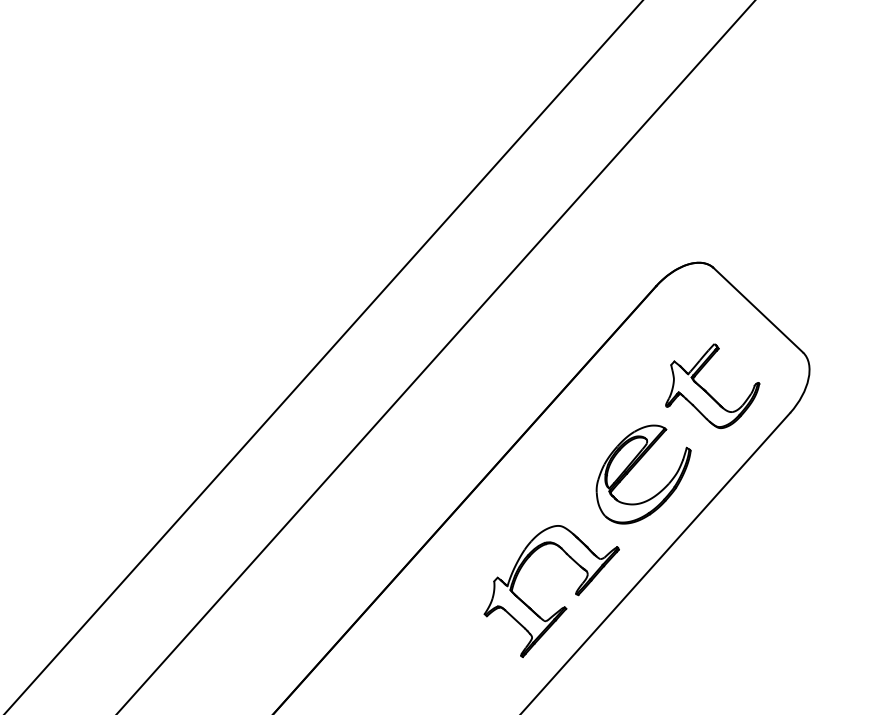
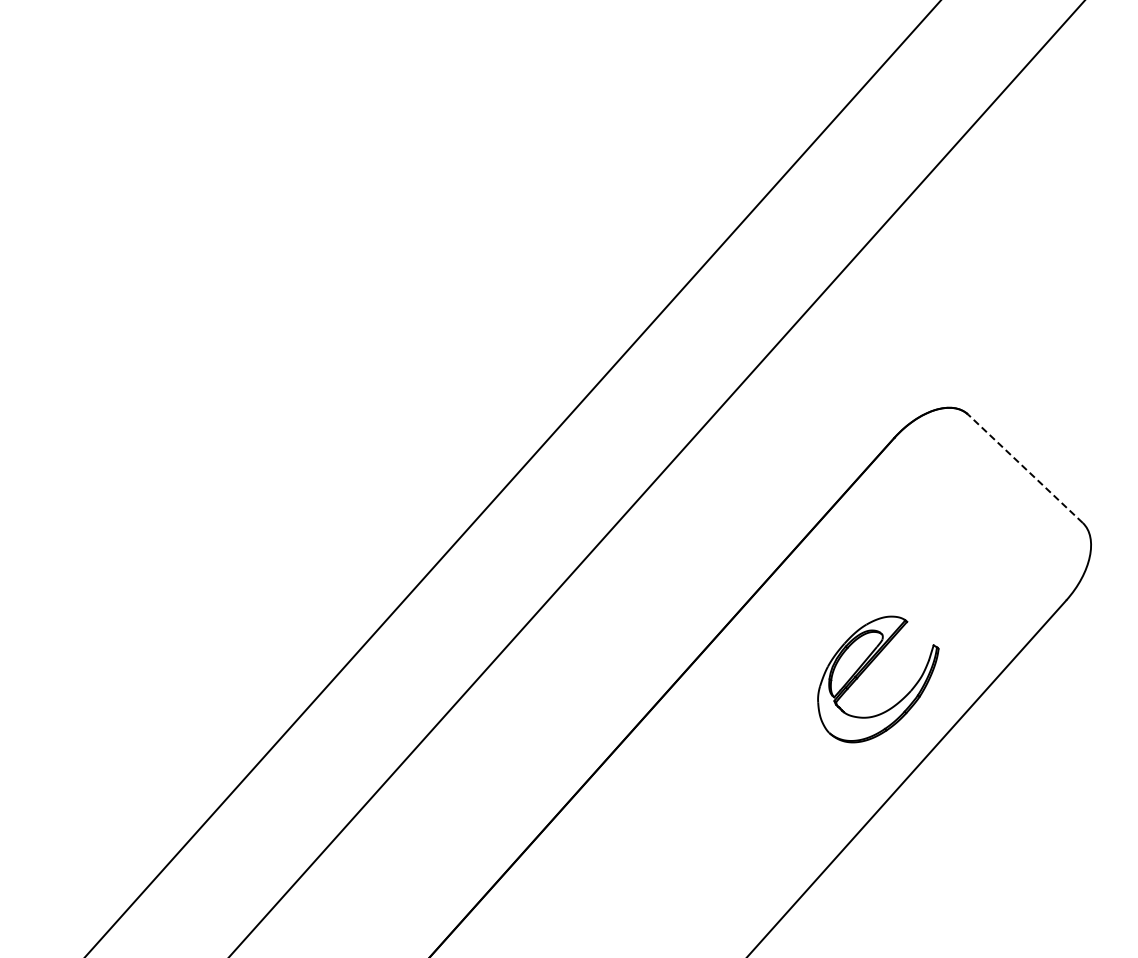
line: (758, 310) -> (1025, 468), solid -> dashed
part: (706, 391) -> (959, 572), removed
part: (562, 607) -> (774, 849), removed

